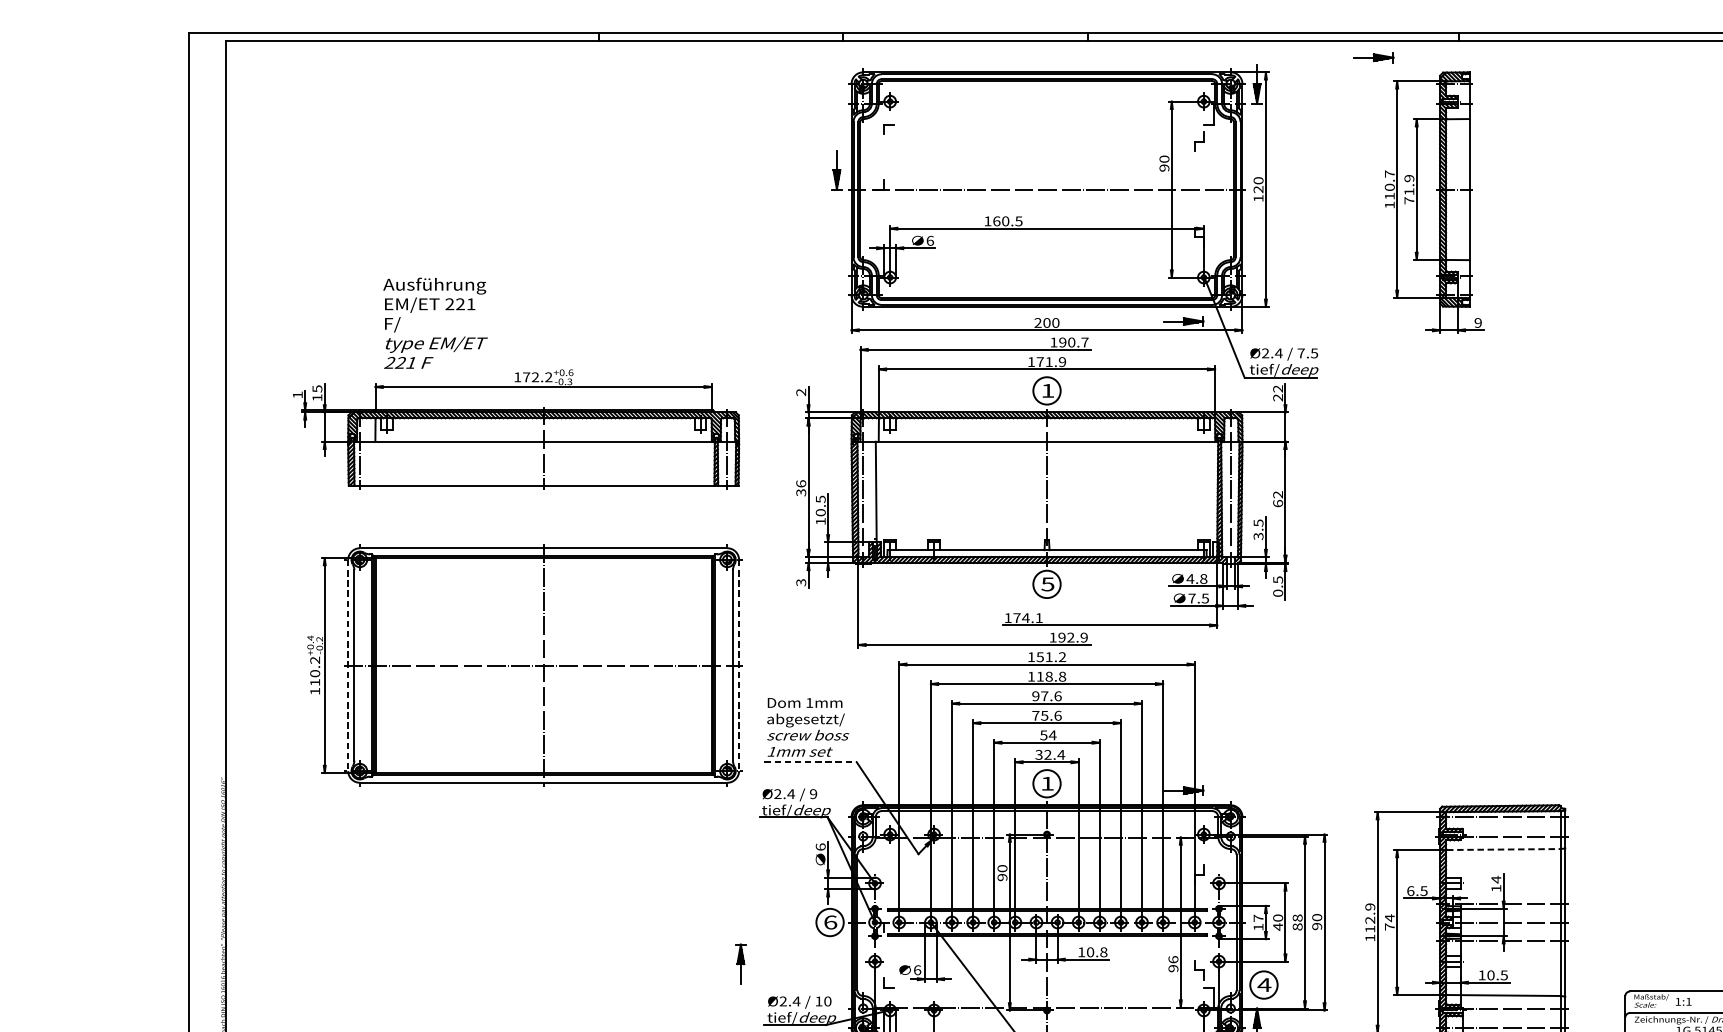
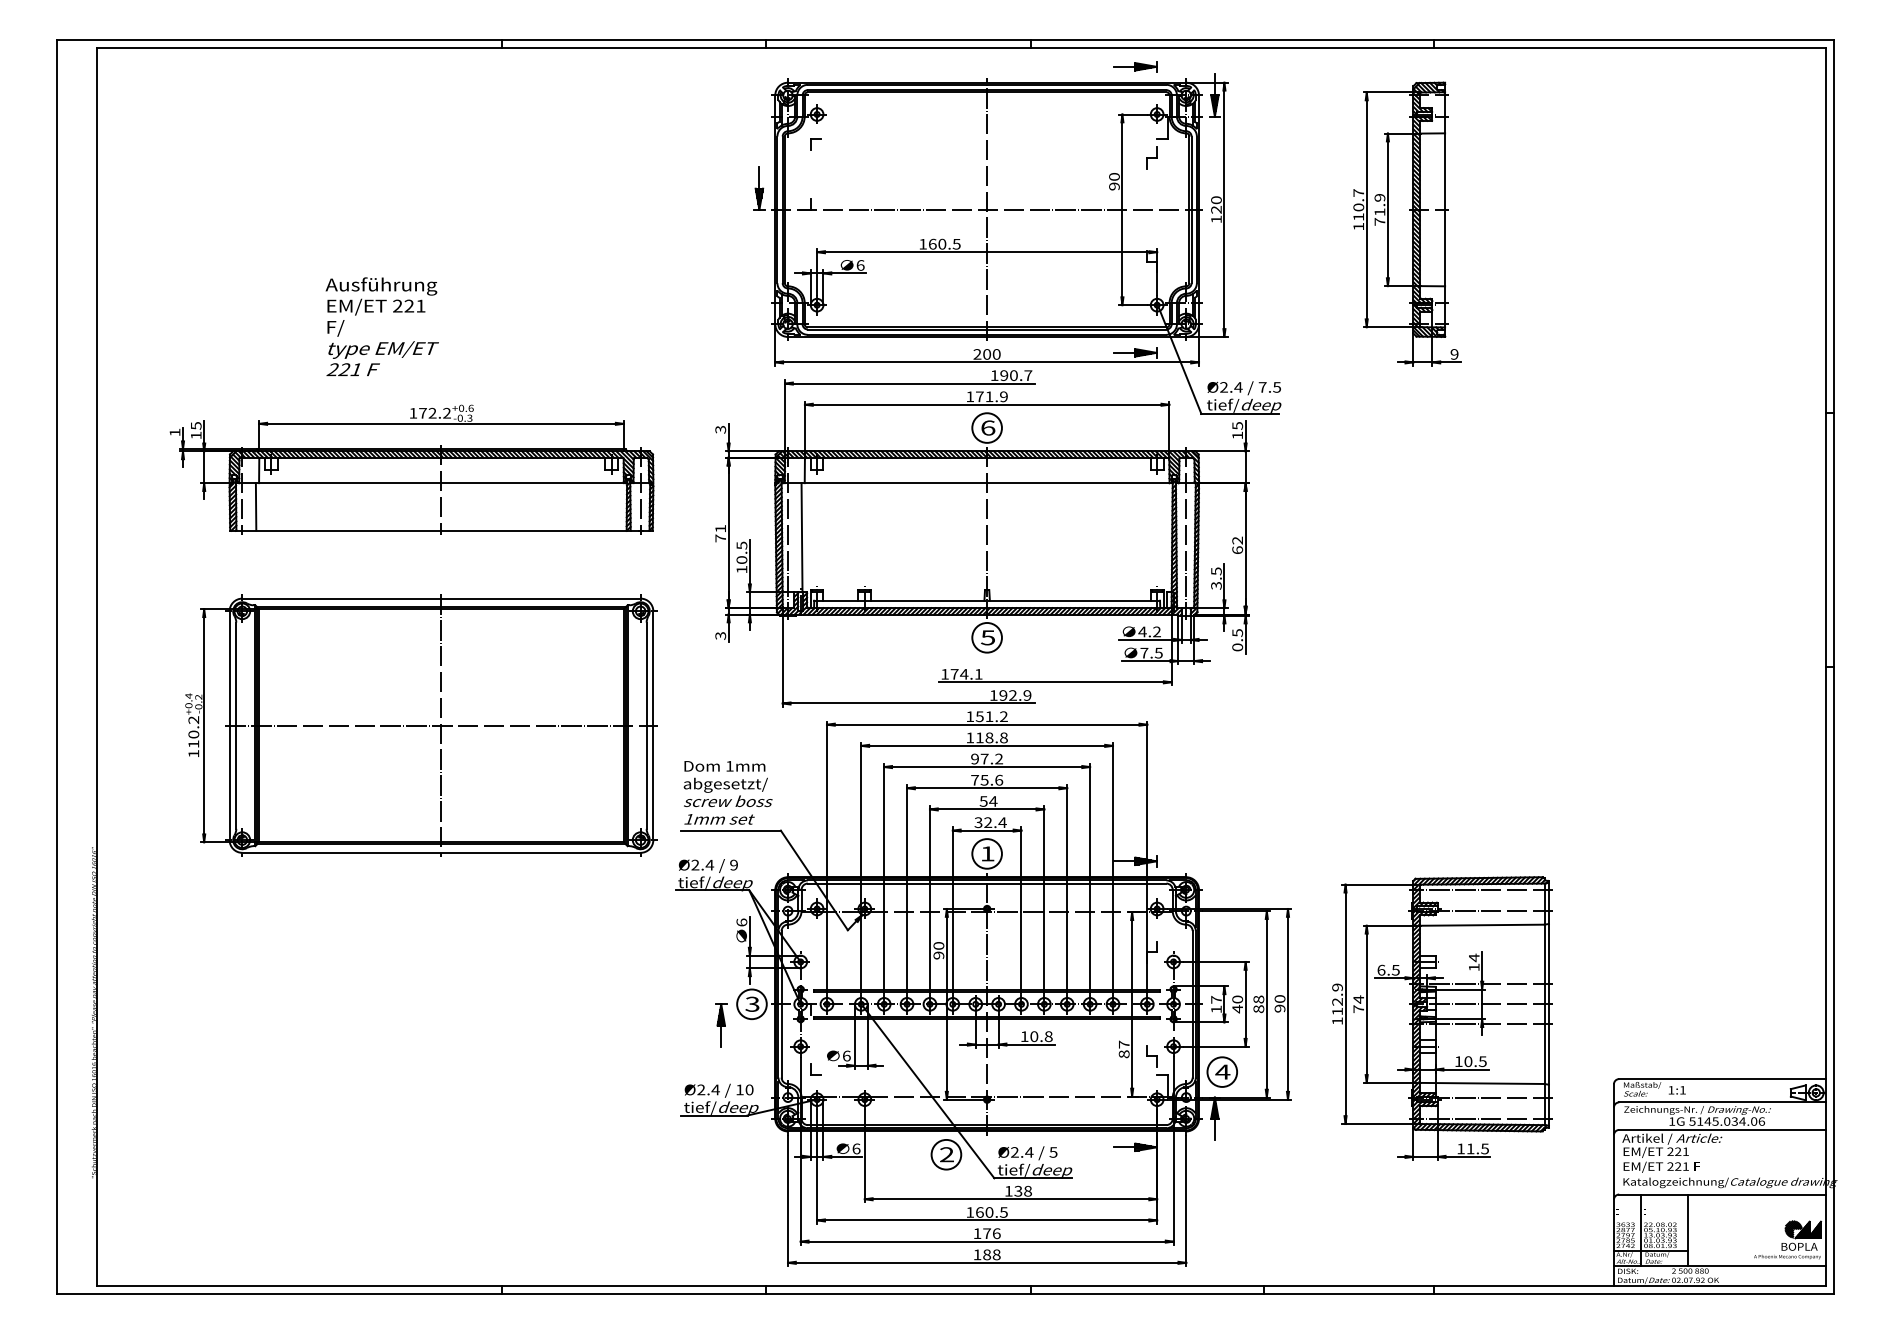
part: (1373, 57) -> (1135, 66), moved
line: (1047, 189) -> (987, 209), added
text: (434, 323) -> (381, 326), moved
text: (1048, 390) -> (988, 427), 1 -> 6
text: (801, 392) -> (721, 429), 2 -> 3
text: (1277, 393) -> (1237, 430), 22 -> 15
line: (372, 463) -> (255, 506), added
text: (801, 488) -> (720, 533), 36 -> 71
text: (1204, 578) -> (1157, 631), 4.8 -> 4.2
line: (348, 666) -> (229, 726), dashed -> solid
line: (739, 666) -> (653, 726), dashed -> solid
text: (1058, 695) -> (999, 758), 97.6 -> 97.2
line: (811, 762) -> (731, 830), dashed -> solid
line: (1503, 849) -> (1482, 925), dashed -> solid
text: (830, 921) -> (752, 1003), 6 -> 3
part: (741, 964) -> (721, 1025), moved
text: (1172, 964) -> (1123, 1049), 96 -> 87

